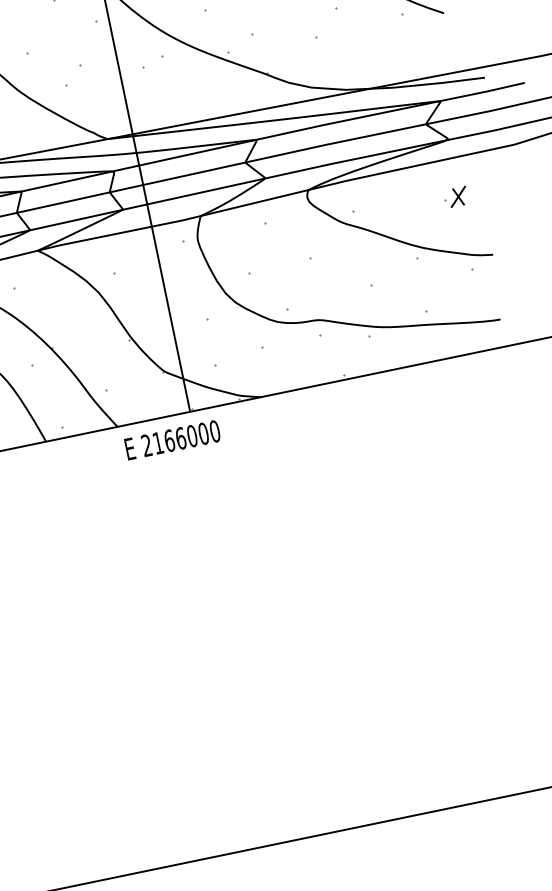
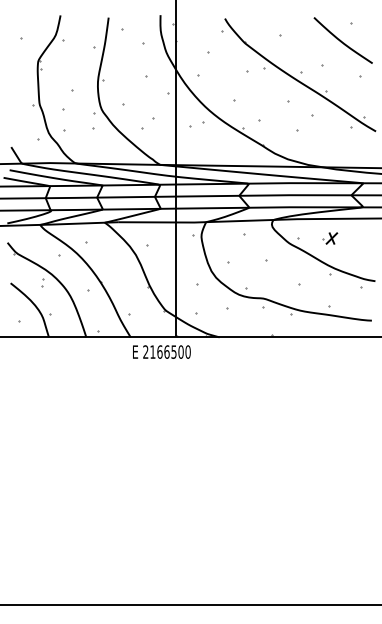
part: (456, 197) -> (330, 238), moved
text: (191, 435) -> (173, 351), 2166000 -> 2166500

